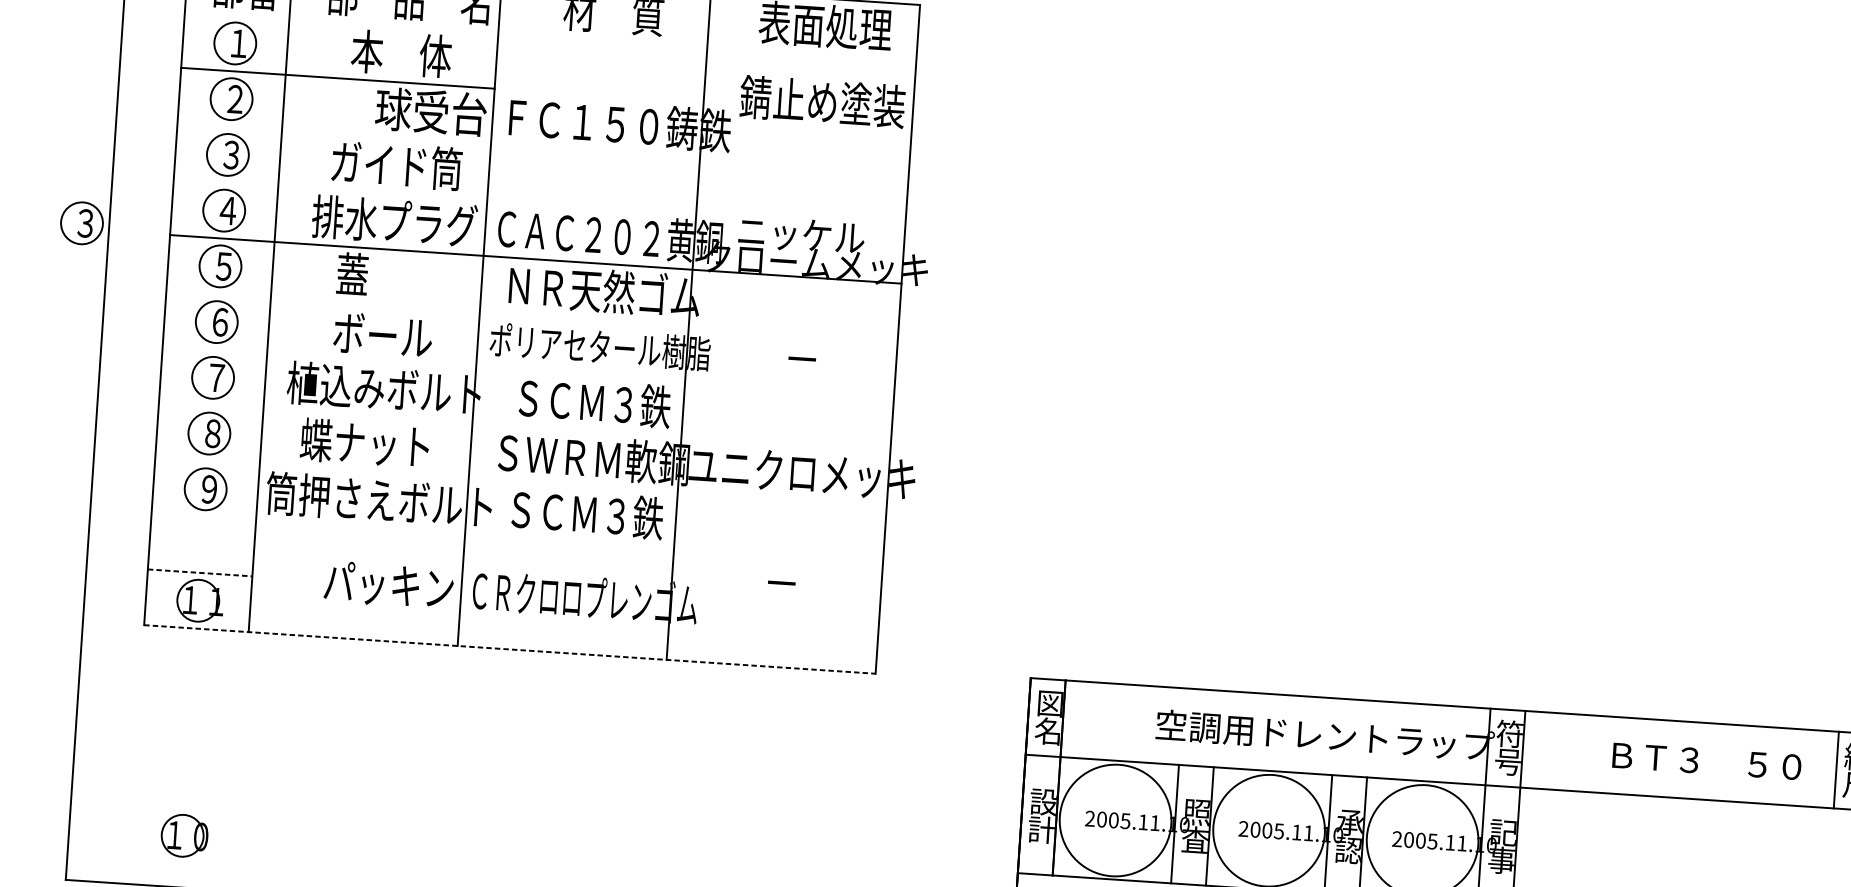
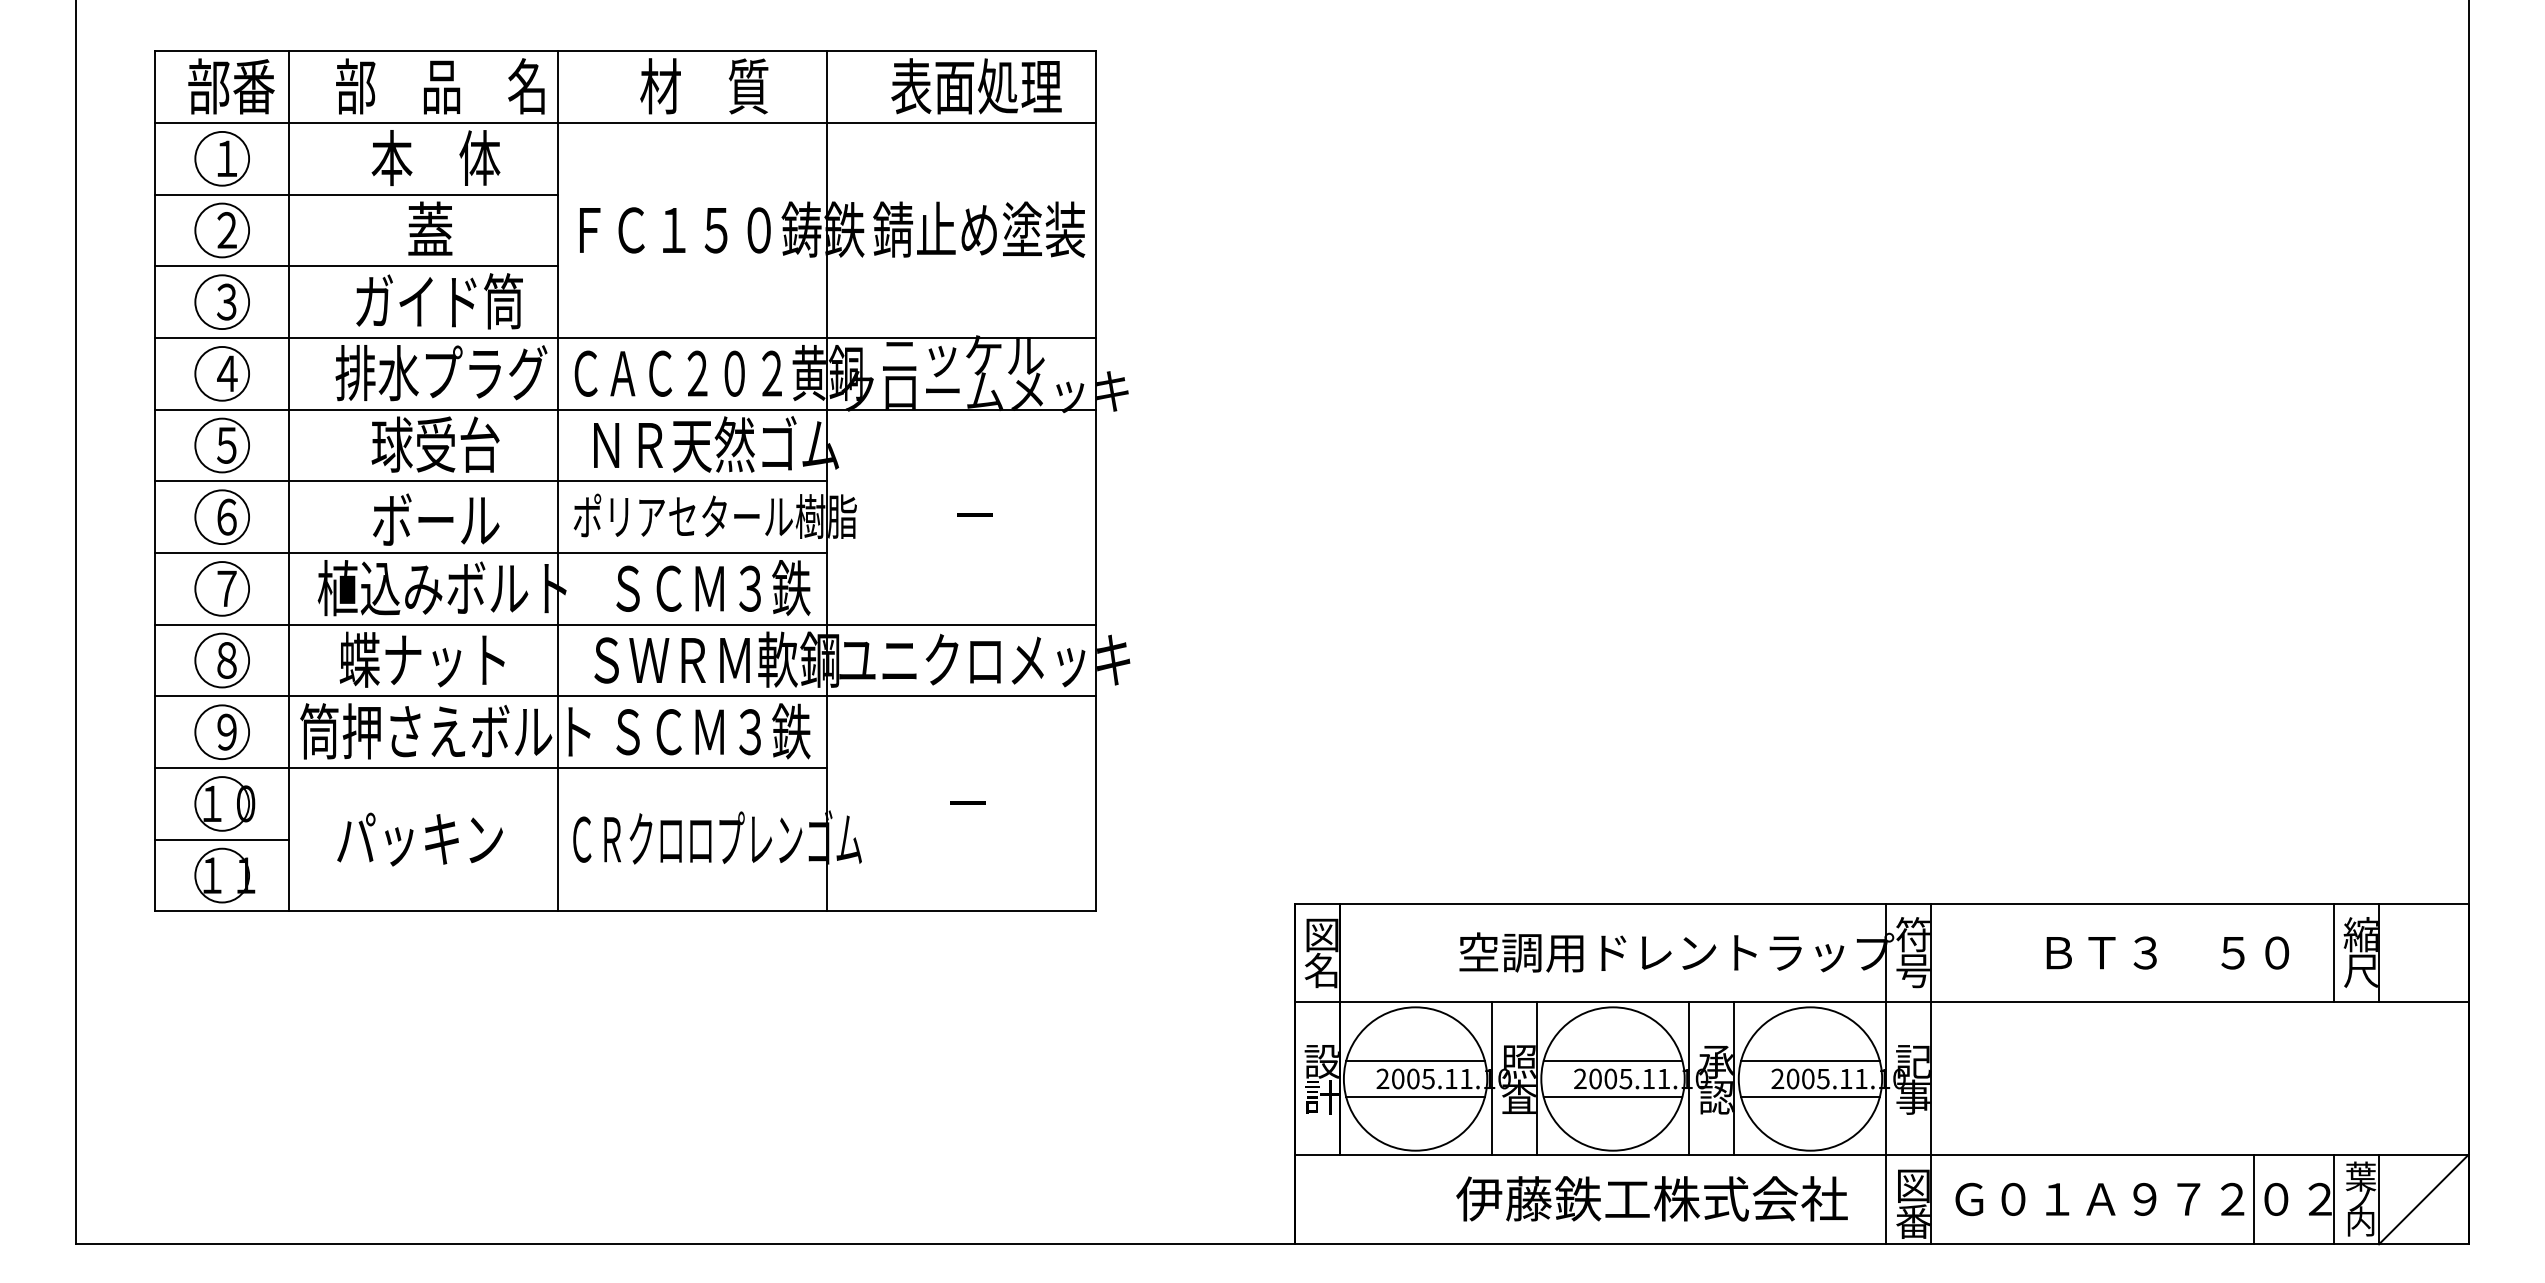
line: (550, 36) -> (625, 122), added
text: (822, 101) -> (979, 229), moved
text: (430, 111) -> (478, 229), 球受台 -> 蓋
line: (334, 134) -> (356, 266), added
line: (539, 203) -> (625, 338), added
part: (81, 222) -> (40, 401), removed
text: (386, 276) -> (435, 444), 蓋 -> 球受台
line: (427, 308) -> (491, 481), added
line: (424, 364) -> (491, 553), added
line: (524, 426) -> (625, 624), added
line: (521, 482) -> (625, 696), added
line: (413, 531) -> (491, 768), added
line: (200, 572) -> (222, 839), dashed -> solid
text: (388, 585) -> (419, 839), moved
line: (509, 649) -> (625, 911), dashed -> solid
line: (1116, 806) -> (1415, 1061), added
line: (1269, 817) -> (1612, 1061), added
line: (1423, 827) -> (1810, 1061), added
line: (1114, 834) -> (1415, 1096), added
part: (184, 835) -> (224, 803), moved
line: (1267, 844) -> (1612, 1096), added
line: (1421, 854) -> (1810, 1096), added

